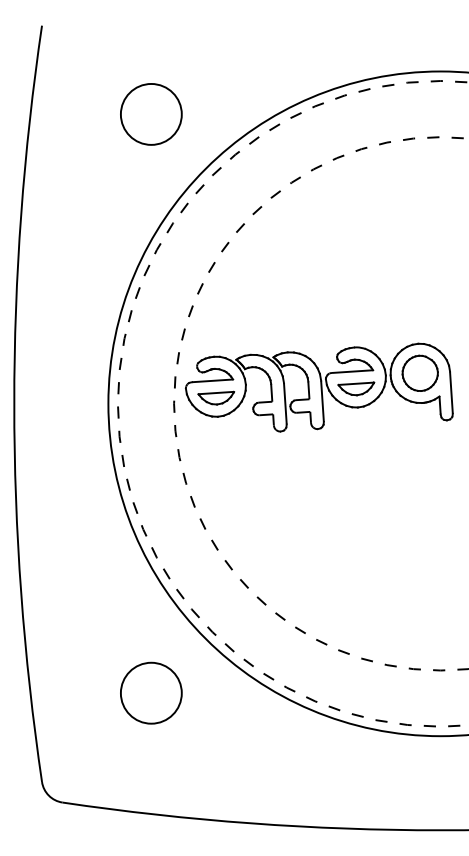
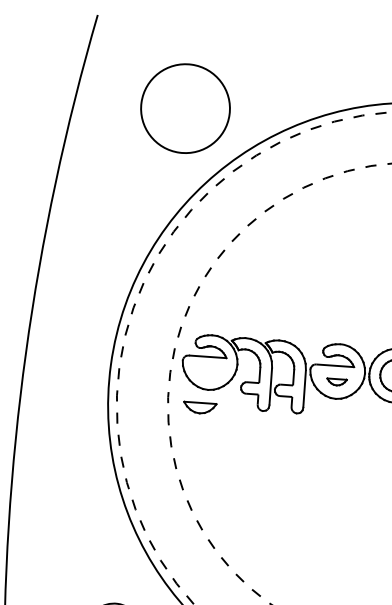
circle: (150, 113) -> (184, 107), size x1.6
part: (356, 388) -> (336, 381), size x0.6
part: (216, 397) -> (200, 406), moved

